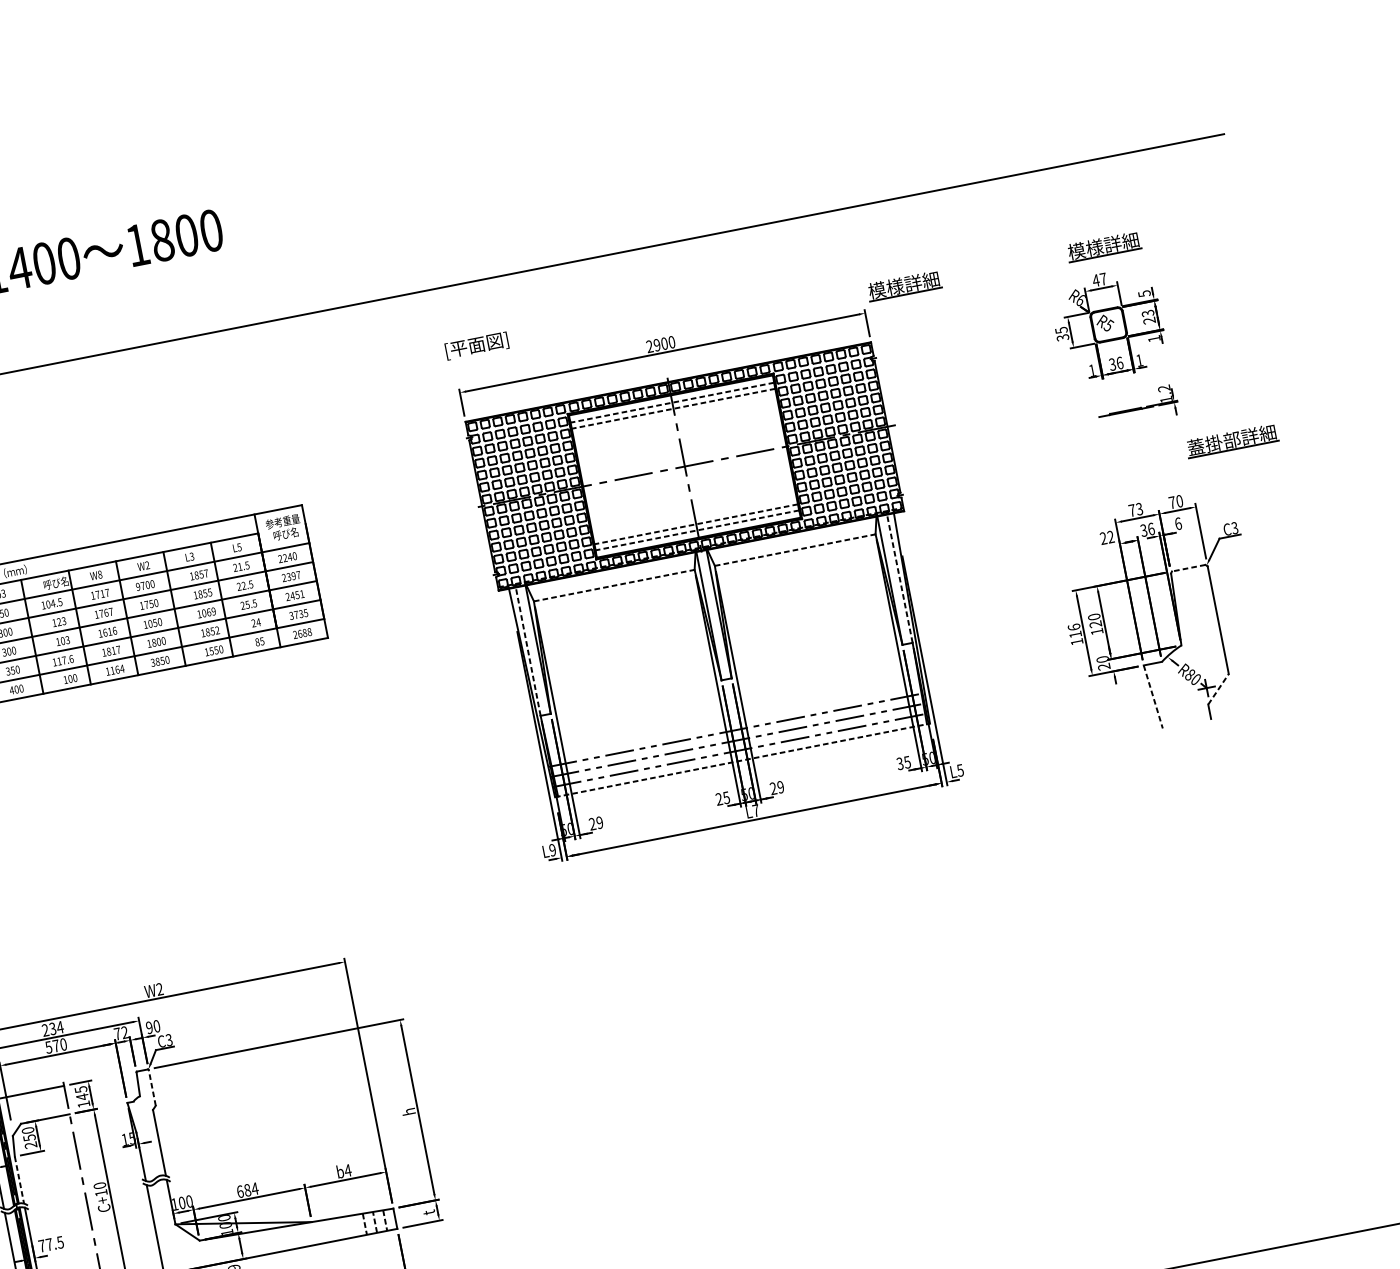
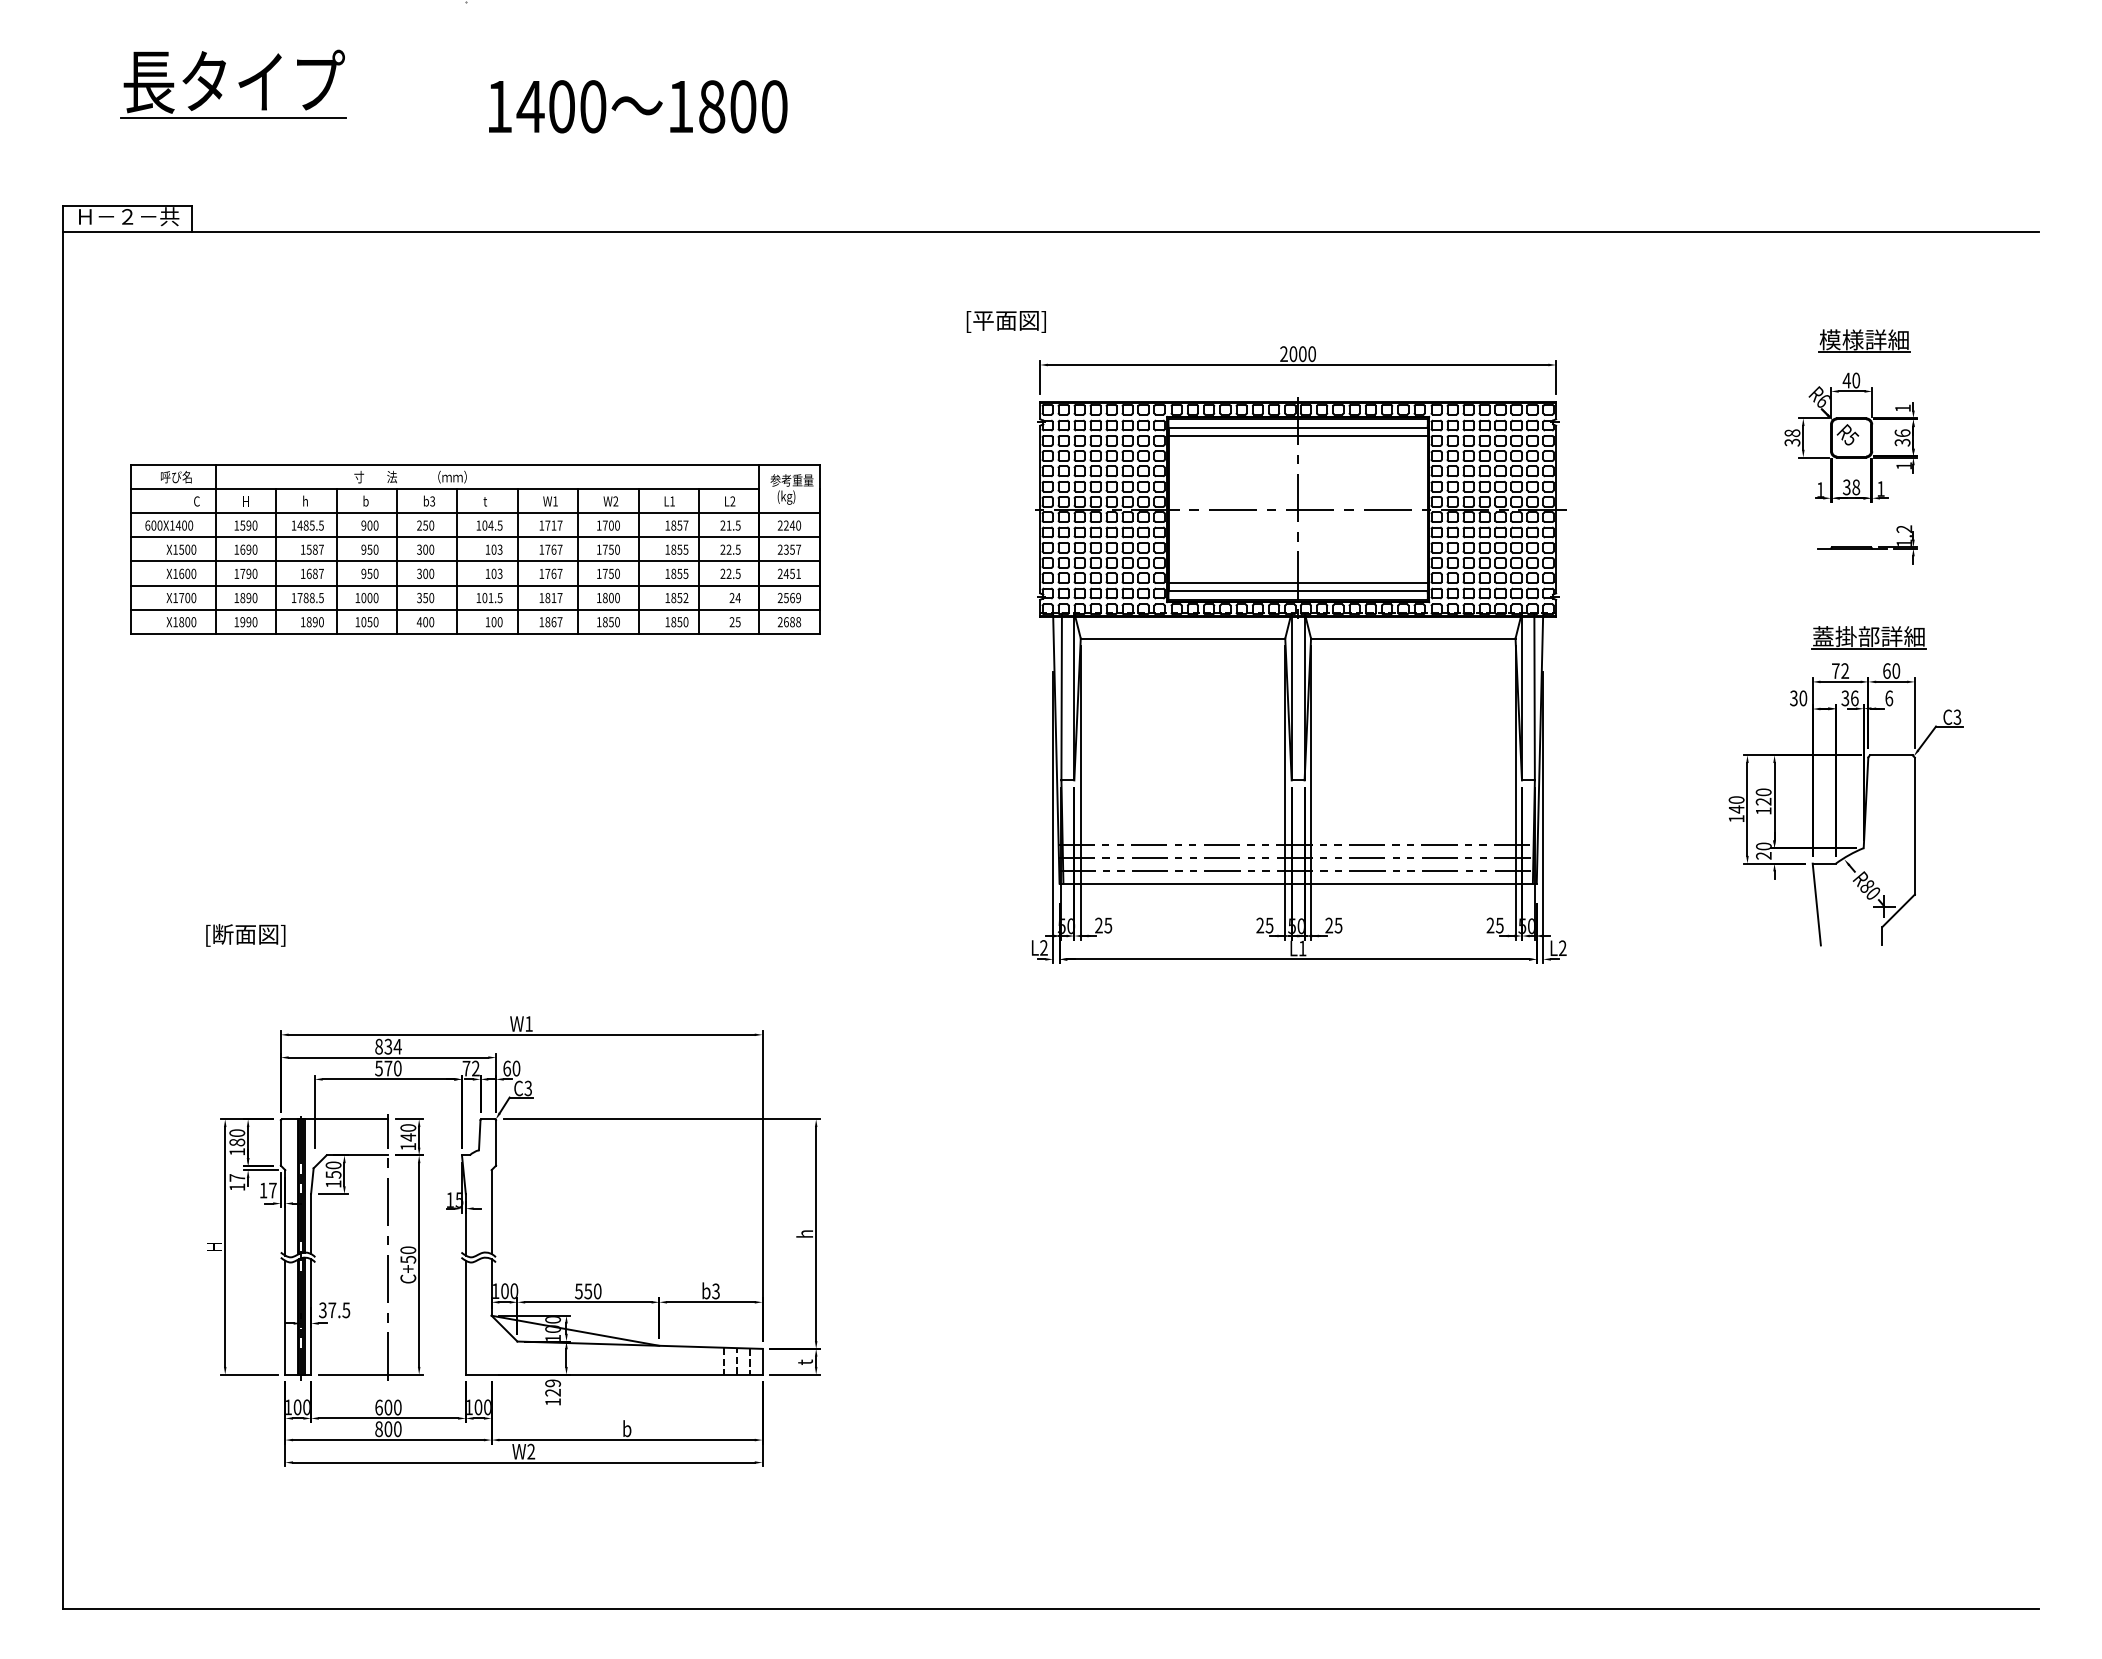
text: (1103, 279) -> (1856, 380), 47 -> 40
part: (904, 285) -> (1610, 340), removed
text: (1144, 293) -> (1902, 408), 5 -> 1
text: (1148, 316) -> (1902, 437), 23 -> 36
text: (1061, 330) -> (1792, 433), 35 -> 38
text: (476, 345) -> (1005, 321), moved
text: (657, 345) -> (1293, 354), 2900 -> 2000
text: (1120, 363) -> (1856, 487), 36 -> 38
line: (671, 402) -> (1297, 428), dashed -> solid
line: (673, 409) -> (1297, 436), dashed -> solid
part: (1231, 440) -> (1868, 637), moved
text: (1171, 502) -> (1886, 670), 70 -> 60
text: (1139, 509) -> (1844, 671), 73 -> 72
line: (695, 524) -> (1297, 583), dashed -> solid
line: (696, 530) -> (1297, 590), dashed -> solid
text: (285, 535) -> (792, 497), 呼び名 -> (kg)
text: (1107, 537) -> (1798, 698), 22 -> 30
text: (239, 547) -> (732, 501), L5 -> L2
line: (795, 550) -> (1413, 638), dashed -> solid
text: (192, 556) -> (672, 501), L3 -> L1
line: (1188, 568) -> (1890, 755), dashed -> solid
text: (100, 574) -> (555, 501), W8 -> W1
text: (293, 575) -> (792, 549), 2397 -> 2357
line: (899, 578) -> (1534, 698), dashed -> solid
text: (55, 583) -> (498, 501), 呼び名 -> t
line: (614, 585) -> (1183, 638), dashed -> solid
text: (137, 586) -> (598, 525), 9700 -> 1700
text: (247, 604) -> (728, 573), 25.5 -> 22.5
text: (208, 612) -> (679, 573), 1069 -> 1855
text: (297, 614) -> (788, 597), 3735 -> 2569
text: (58, 621) -> (493, 549), 123 -> 103
text: (149, 623) -> (604, 573), 1050 -> 1750
text: (1074, 630) -> (1736, 804), 116 -> 140
text: (109, 631) -> (553, 573), 1616 -> 1767
text: (257, 642) -> (731, 622), 85 -> 25
text: (211, 651) -> (673, 622), 1550 -> 1850
line: (528, 651) -> (1061, 698), dashed -> solid
text: (65, 659) -> (492, 597), 117.6 -> 101.5
text: (152, 663) -> (598, 622), 3850 -> 1850
text: (117, 670) -> (553, 622), 1164 -> 1867
line: (1218, 689) -> (1898, 910), dashed -> solid
line: (1153, 697) -> (1816, 905), dashed -> solid
line: (742, 760) -> (1298, 883), dashed -> solid
text: (900, 763) -> (1490, 925), 35 -> 25
text: (960, 770) -> (1562, 948), L5 -> L2
text: (780, 787) -> (1338, 925), 29 -> 25
text: (755, 810) -> (1302, 948), L7 -> L1
text: (599, 822) -> (1108, 925), 29 -> 25
text: (552, 849) -> (1043, 947), L9 -> L2
text: (159, 989) -> (528, 1023), W2 -> W1
text: (149, 1027) -> (507, 1068), 90 -> 60
text: (45, 1030) -> (378, 1046), 234 -> 834
line: (152, 1087) -> (496, 1142), dashed -> solid
text: (81, 1089) -> (408, 1127), 145 -> 140
text: (30, 1144) -> (333, 1183), 250 -> 150
text: (347, 1170) -> (715, 1291), b4 -> b3
line: (19, 1180) -> (311, 1224), dashed -> solid
text: (247, 1190) -> (588, 1291), 684 -> 550
text: (101, 1192) -> (408, 1259), C+10 -> C+50
text: (41, 1246) -> (322, 1310), 77.5 -> 37.5

